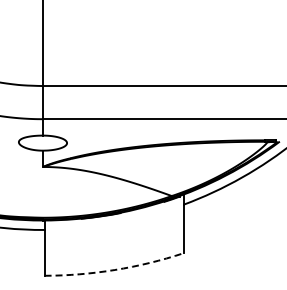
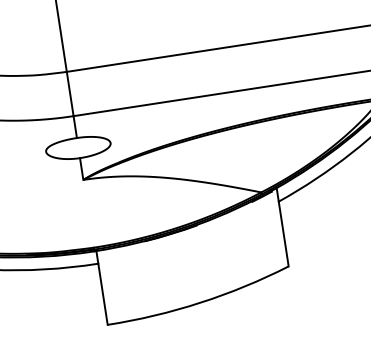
arc: (114, 270) -> (199, 303), dashed -> solid

